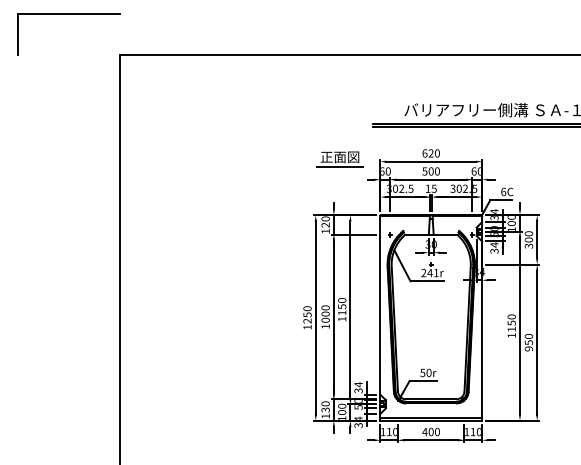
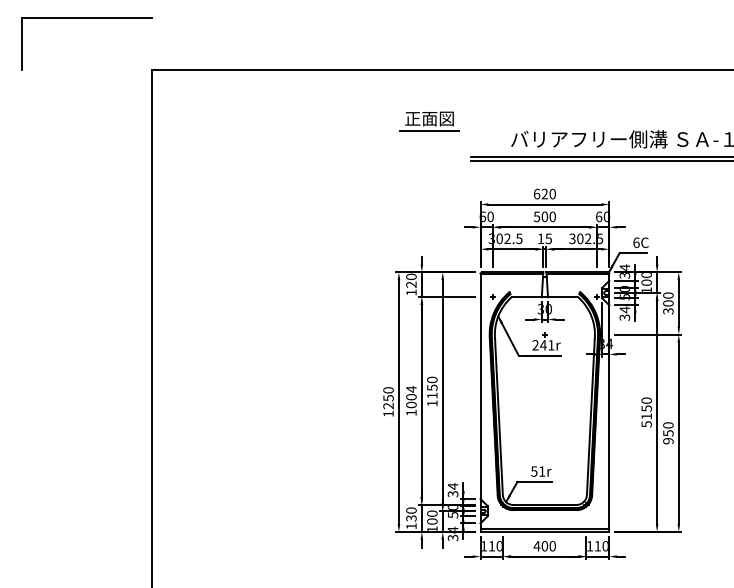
part: (339, 159) -> (429, 121), moved
text: (325, 307) -> (411, 388), 1000 -> 1004
text: (511, 335) -> (646, 424), 1150 -> 5150
text: (429, 372) -> (542, 471), 50r -> 51r

